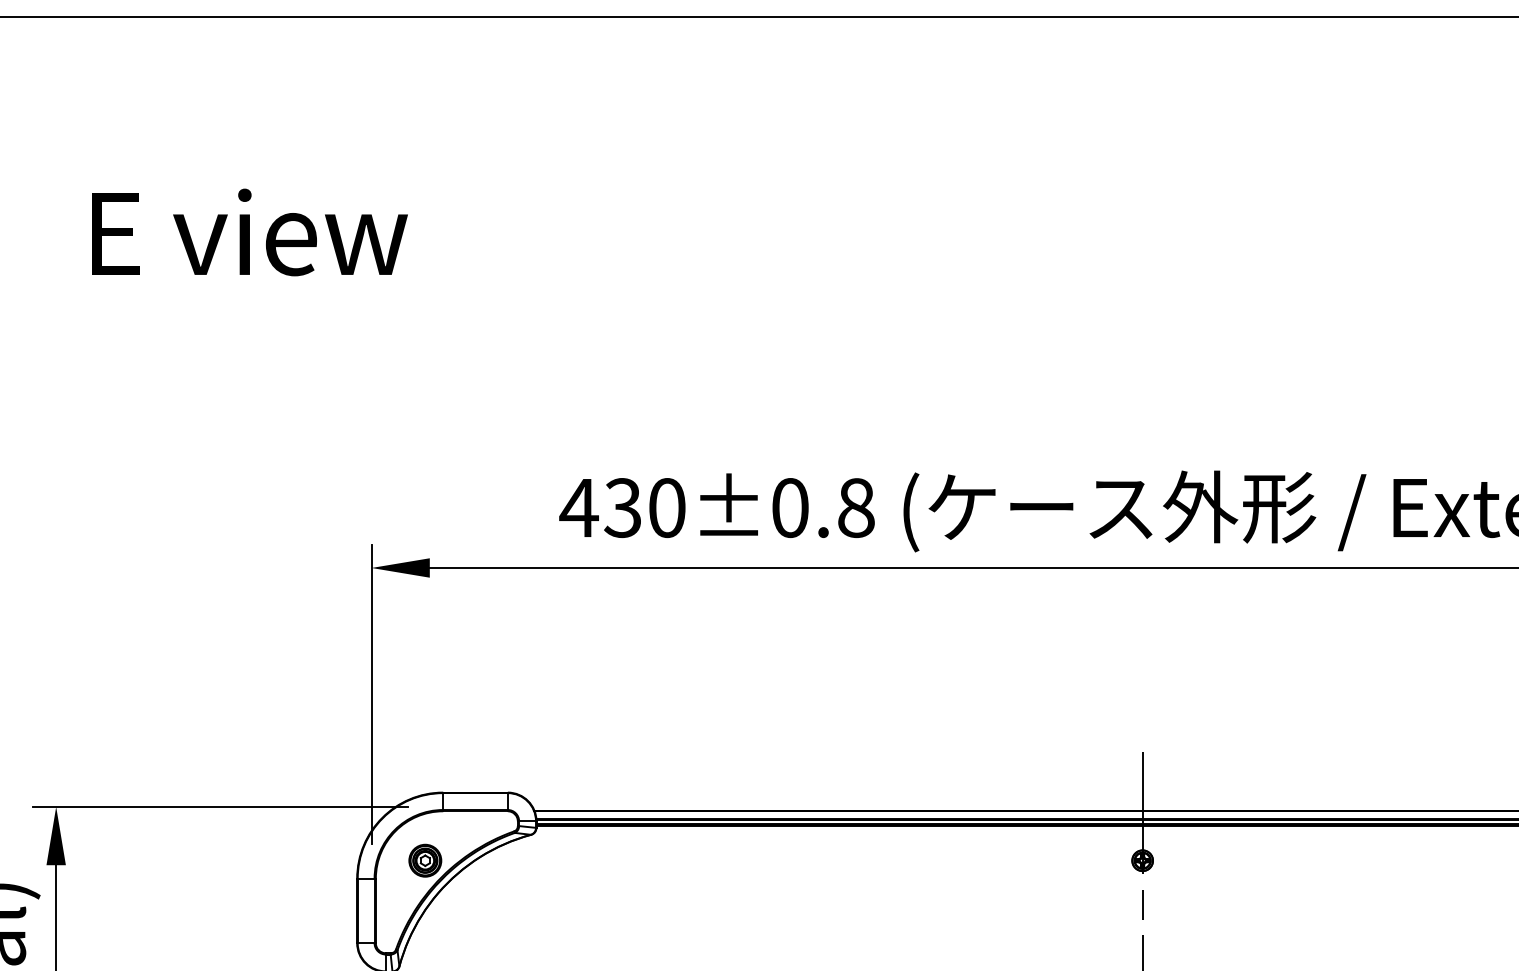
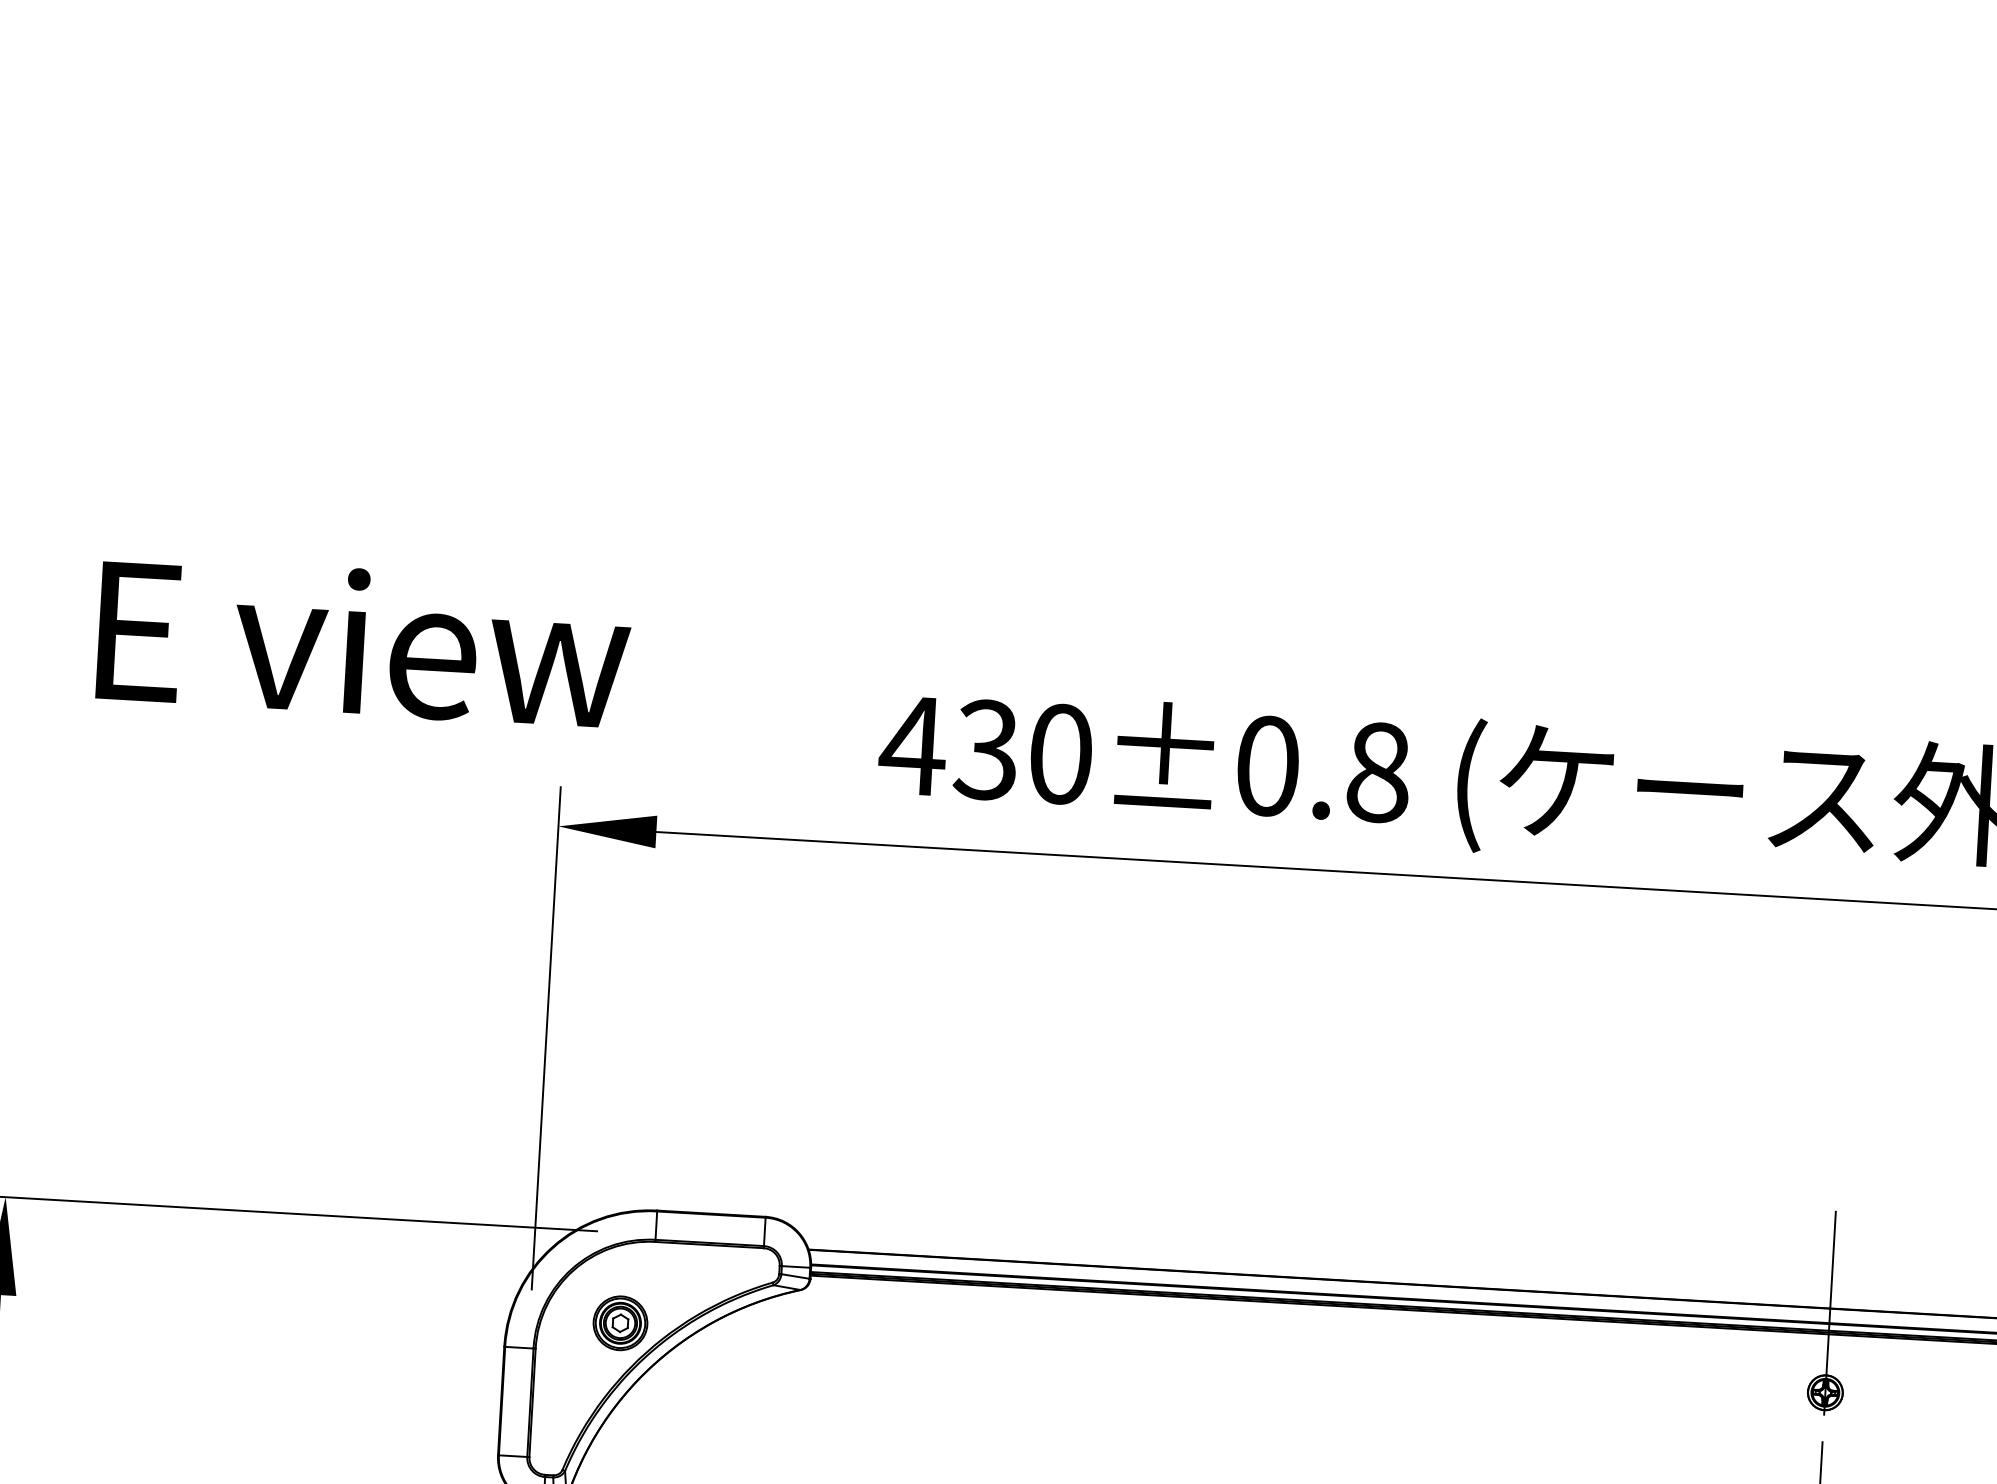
text: (249, 232) -> (363, 642), moved

